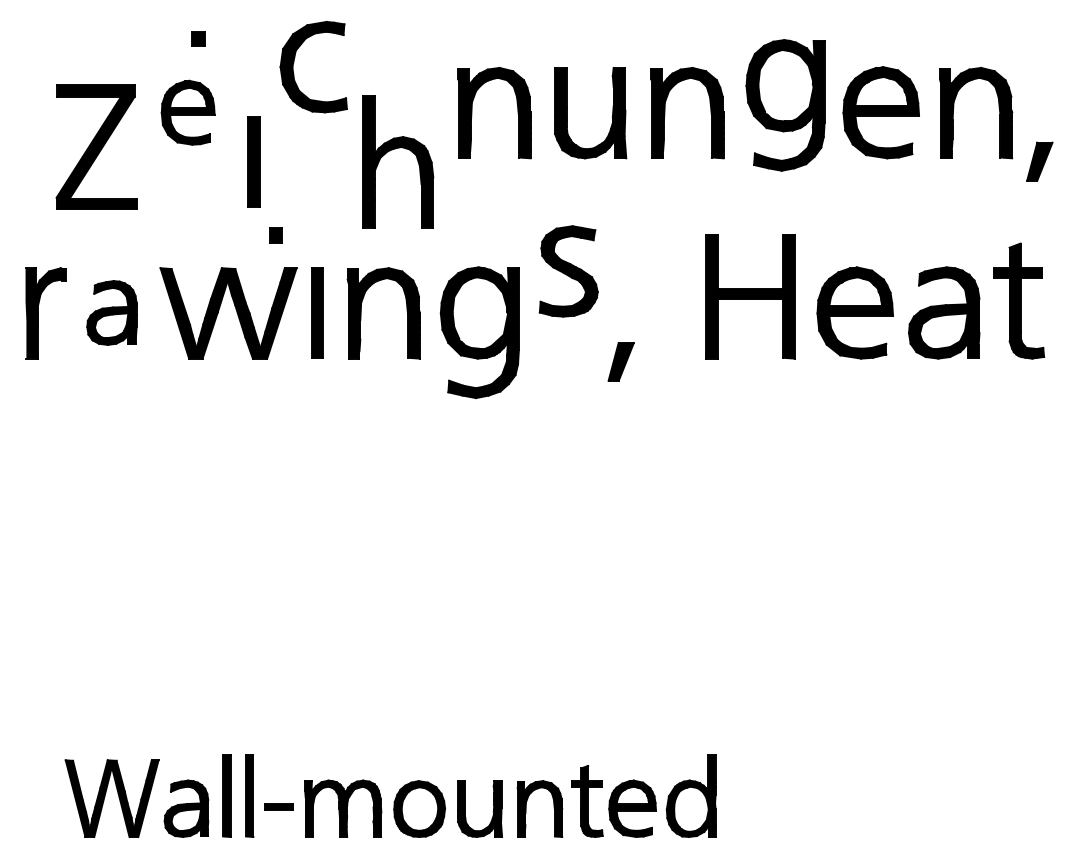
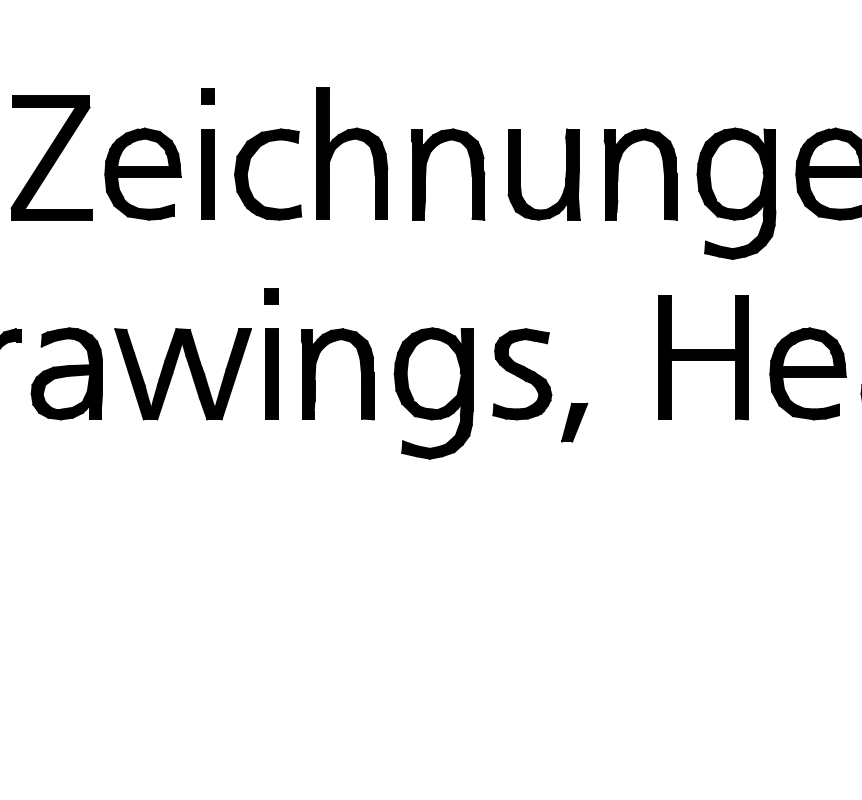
part: (198, 38) -> (207, 96), moved
part: (294, 62) -> (248, 169), moved
part: (785, 105) -> (736, 193), moved
part: (187, 112) -> (142, 173), size x1.43
part: (96, 146) -> (51, 156), moved
part: (395, 149) -> (349, 141), moved
part: (253, 161) -> (207, 173), moved
part: (275, 235) -> (270, 296), moved
part: (568, 271) -> (522, 374), moved
part: (111, 312) -> (66, 373), size x1.43

